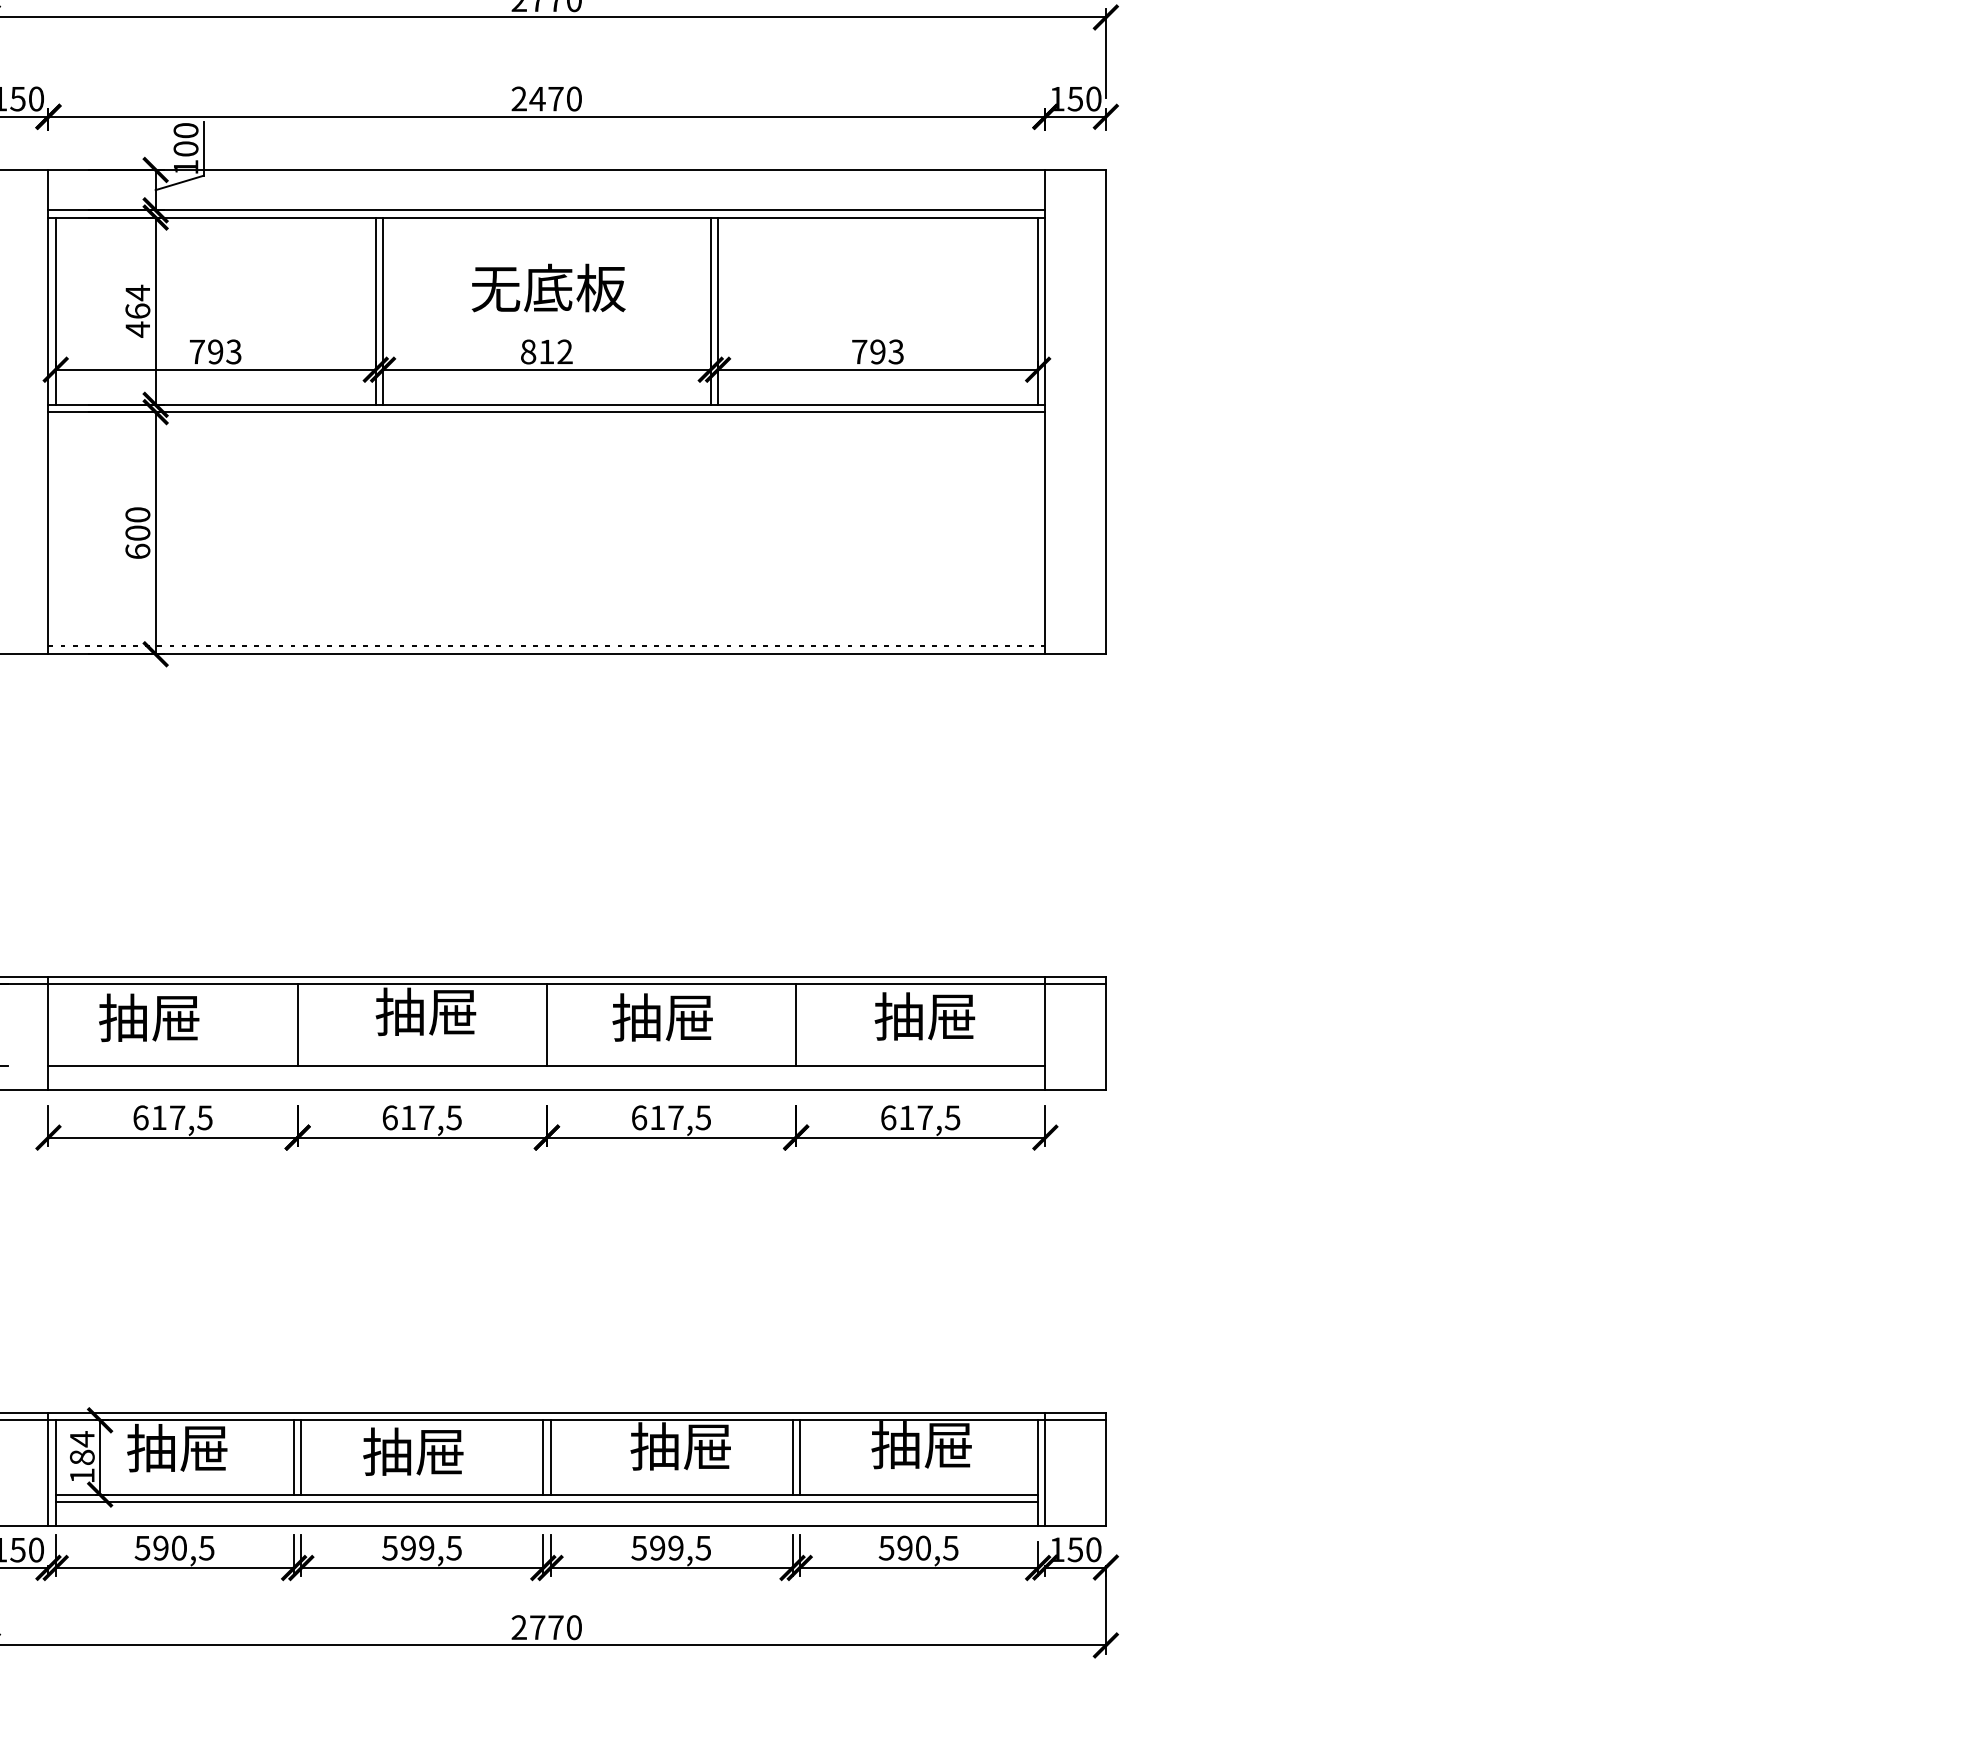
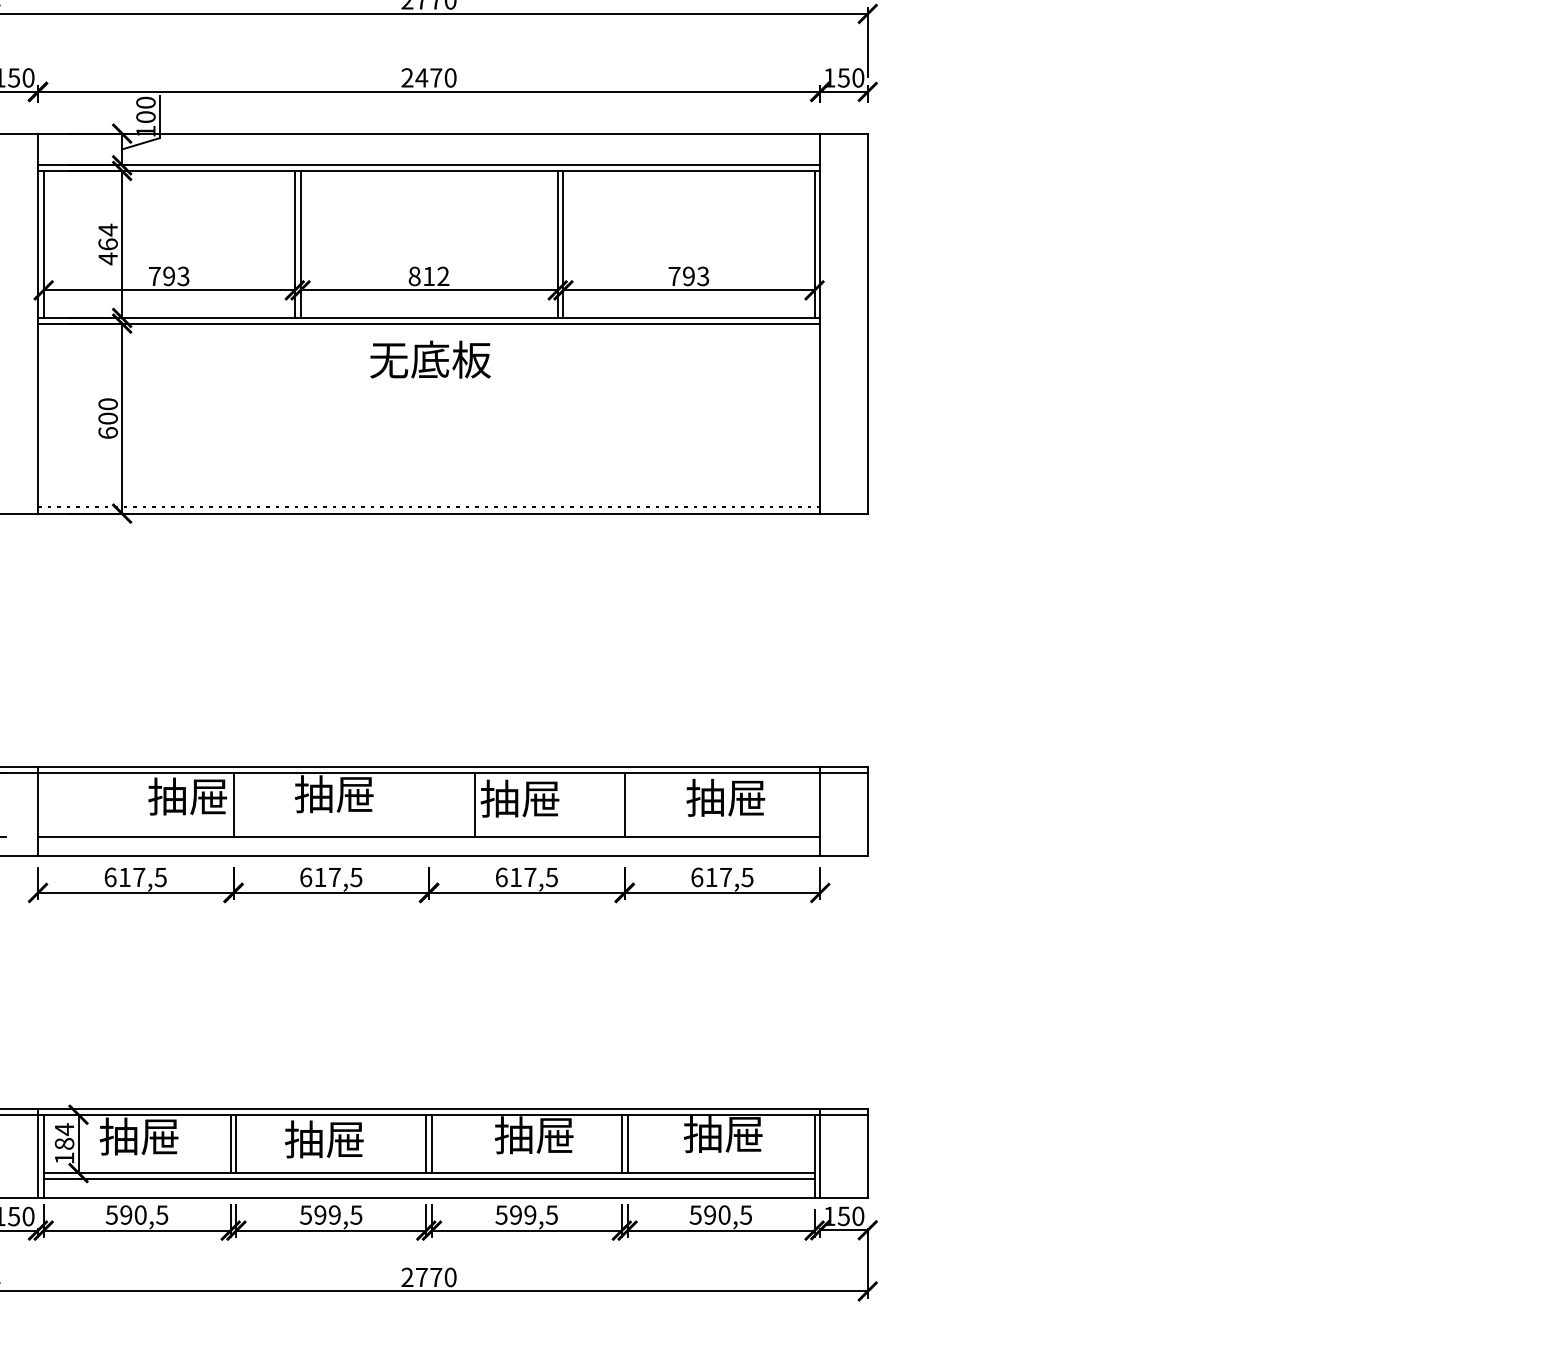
text: (548, 287) -> (430, 359), moved
text: (149, 1017) -> (187, 796), moved
line: (546, 1024) -> (474, 804), moved

